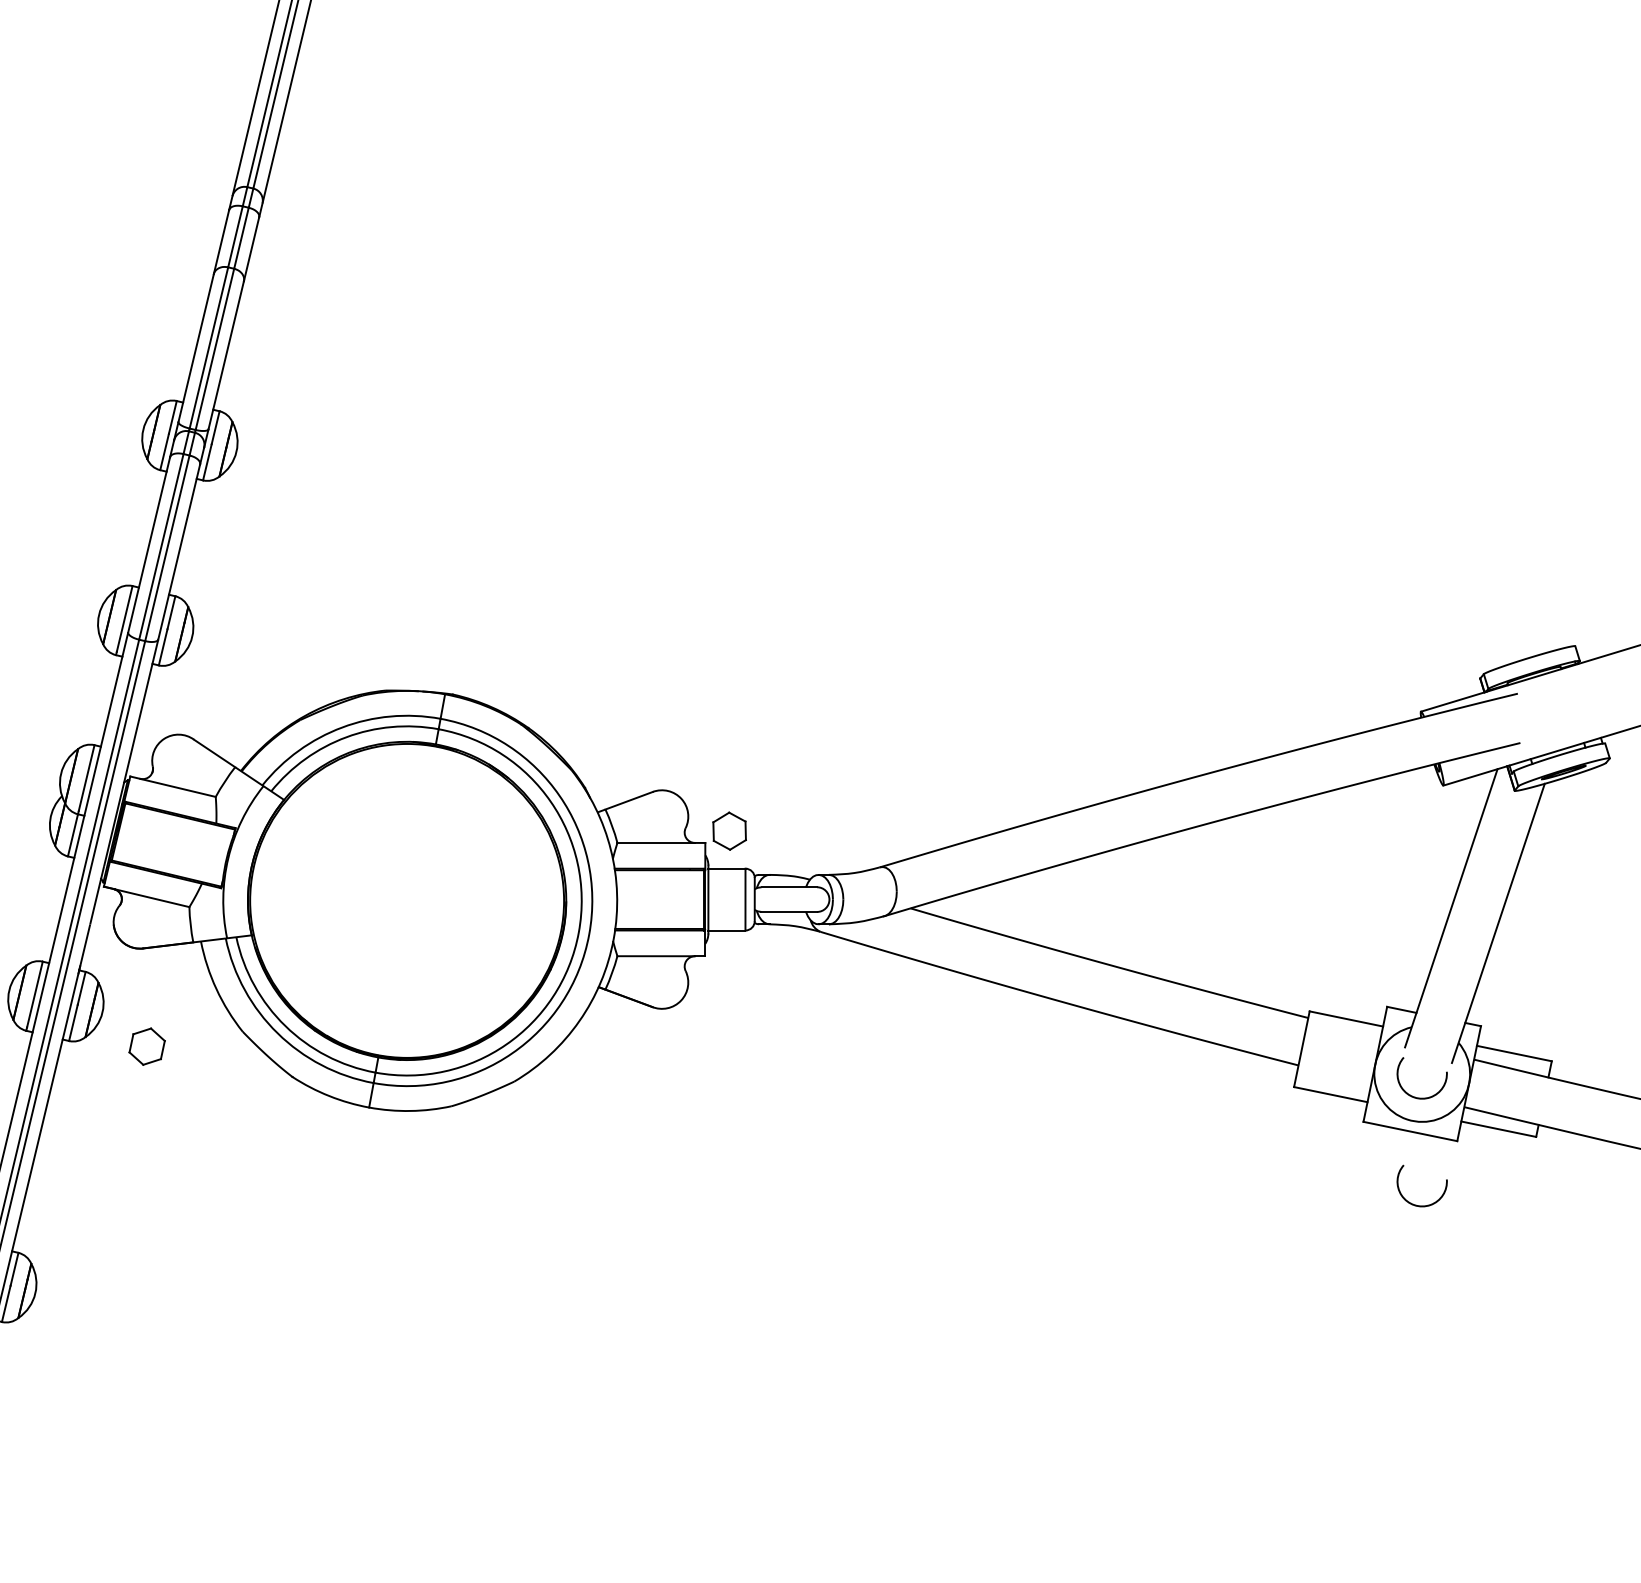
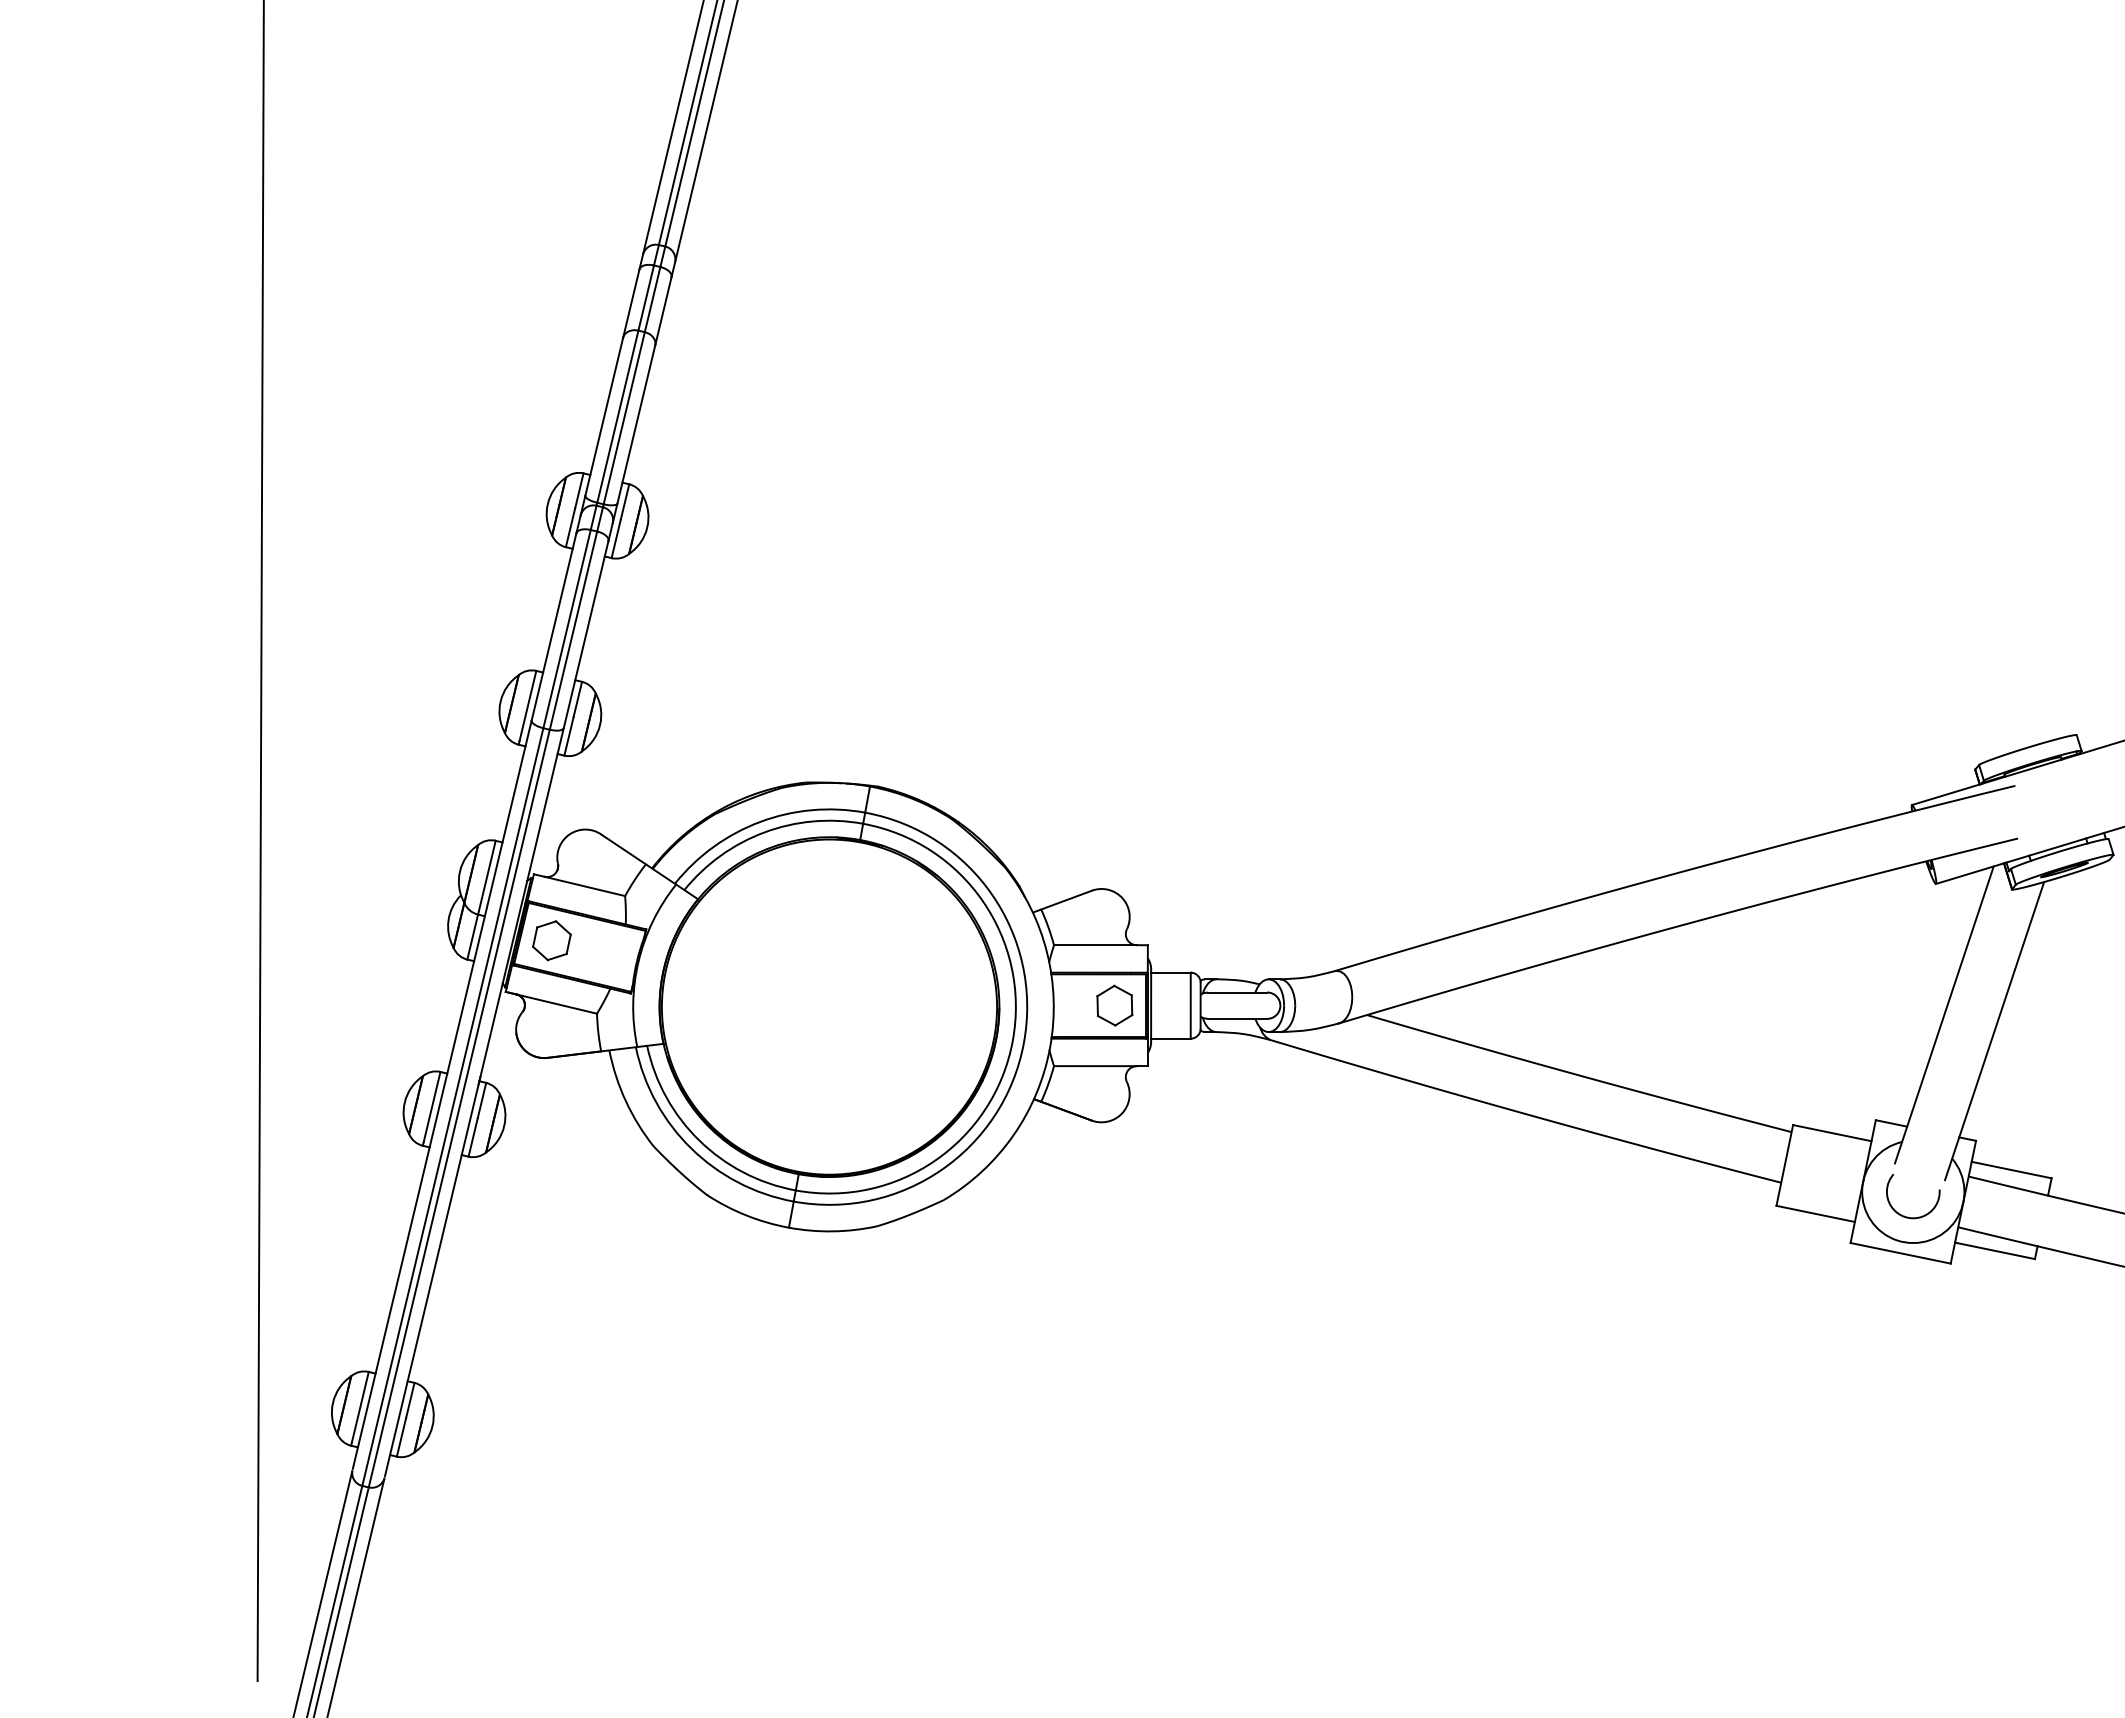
part: (729, 831) -> (1114, 1005), moved
part: (146, 1046) -> (551, 940), moved
arc: (1417, 1204) -> (1908, 1331), removed

